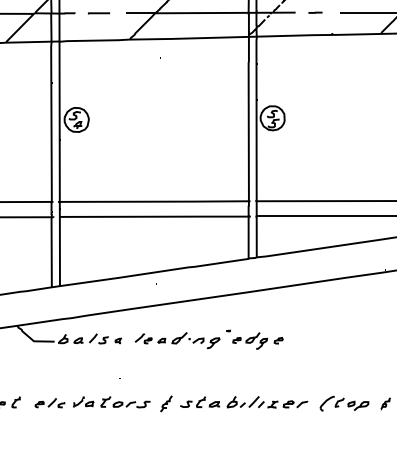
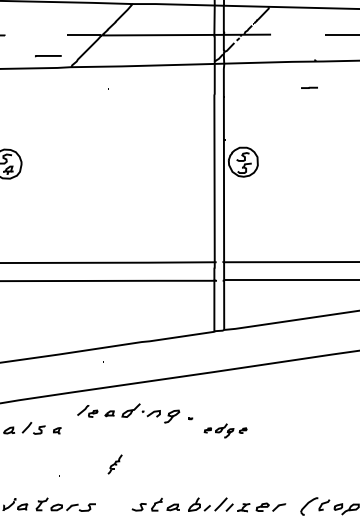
line: (315, 12) -> (309, 87), moved
line: (99, 13) -> (48, 56), moved
part: (177, 340) -> (128, 413), moved
part: (257, 340) -> (225, 430), size x0.7
part: (166, 403) -> (115, 464), moved

